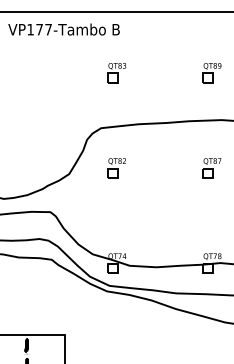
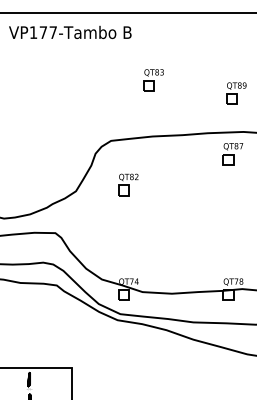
part: (116, 73) -> (153, 80), moved
part: (211, 73) -> (235, 93), moved
part: (211, 168) -> (232, 154), moved

